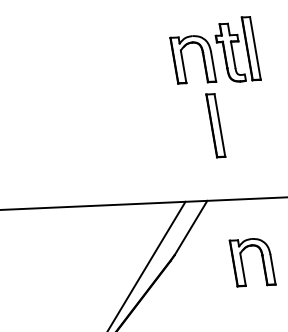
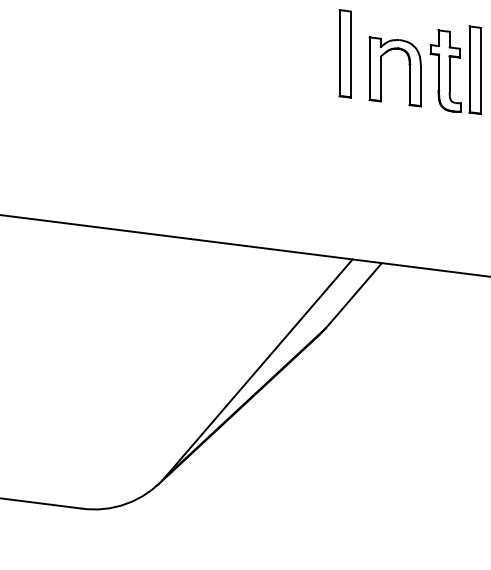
part: (215, 125) -> (344, 53), moved
part: (242, 264) -> (414, 355), removed

